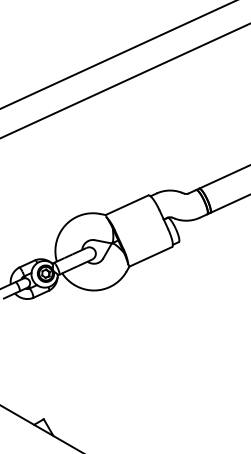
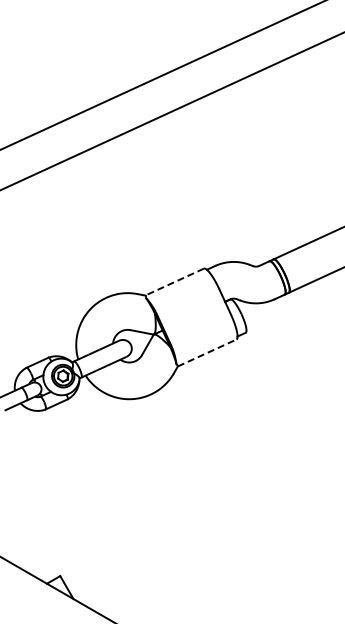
line: (126, 205) -> (174, 282), solid -> dashed
line: (150, 256) -> (207, 352), solid -> dashed

